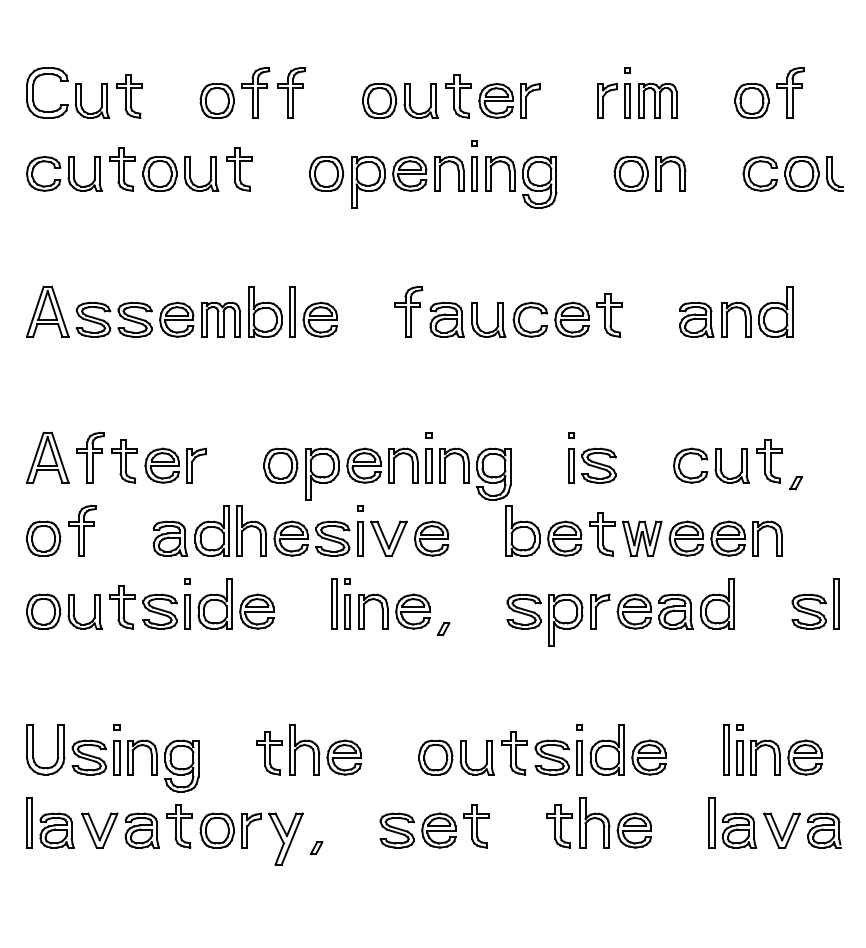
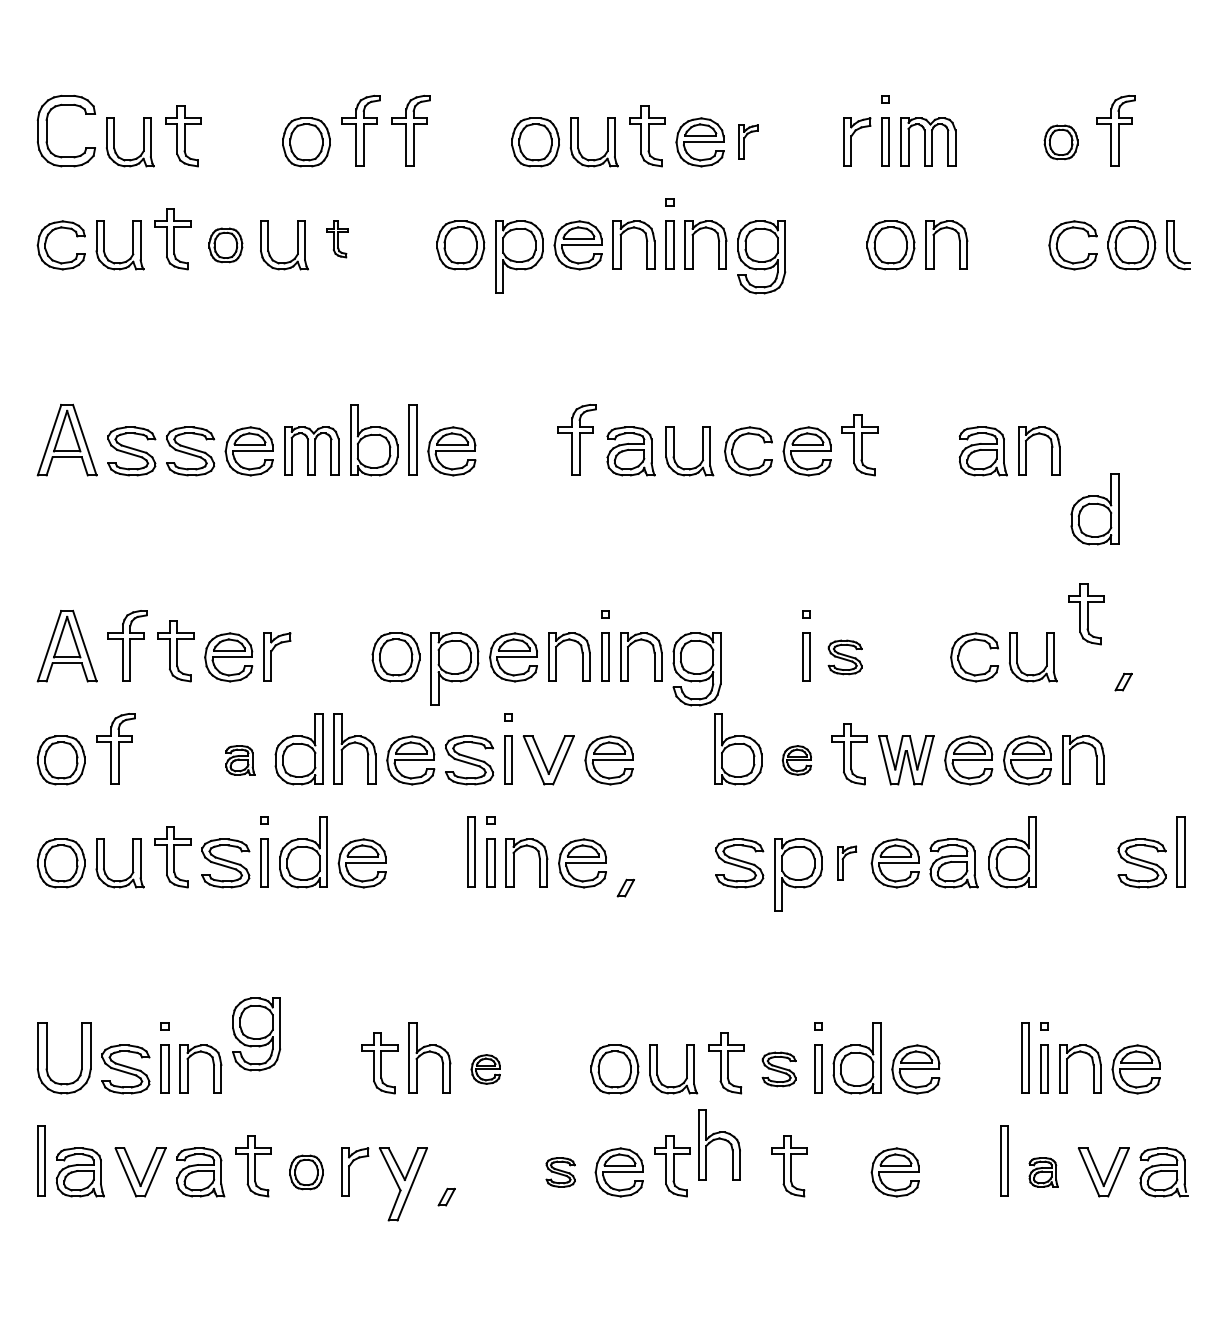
part: (530, 100) -> (748, 141), size x0.7
part: (751, 101) -> (1060, 142), size x0.7
part: (239, 169) -> (337, 239), size x0.6
part: (159, 173) -> (225, 245), size x0.7
part: (775, 312) -> (1094, 509), moved
part: (769, 461) -> (1086, 614), moved
part: (598, 465) -> (844, 657), size x0.7
part: (170, 538) -> (240, 760), size x0.6
part: (564, 538) -> (796, 760), size x0.6
part: (599, 611) -> (846, 862), size x0.7
part: (344, 757) -> (485, 1069), size x0.6
part: (551, 757) -> (778, 1069), size x0.7
part: (181, 766) -> (256, 1034), moved
part: (594, 822) -> (719, 1144), moved
part: (217, 830) -> (306, 1172), size x0.7
part: (397, 830) -> (560, 1172), size x0.6
part: (739, 830) -> (1043, 1172), size x0.6

